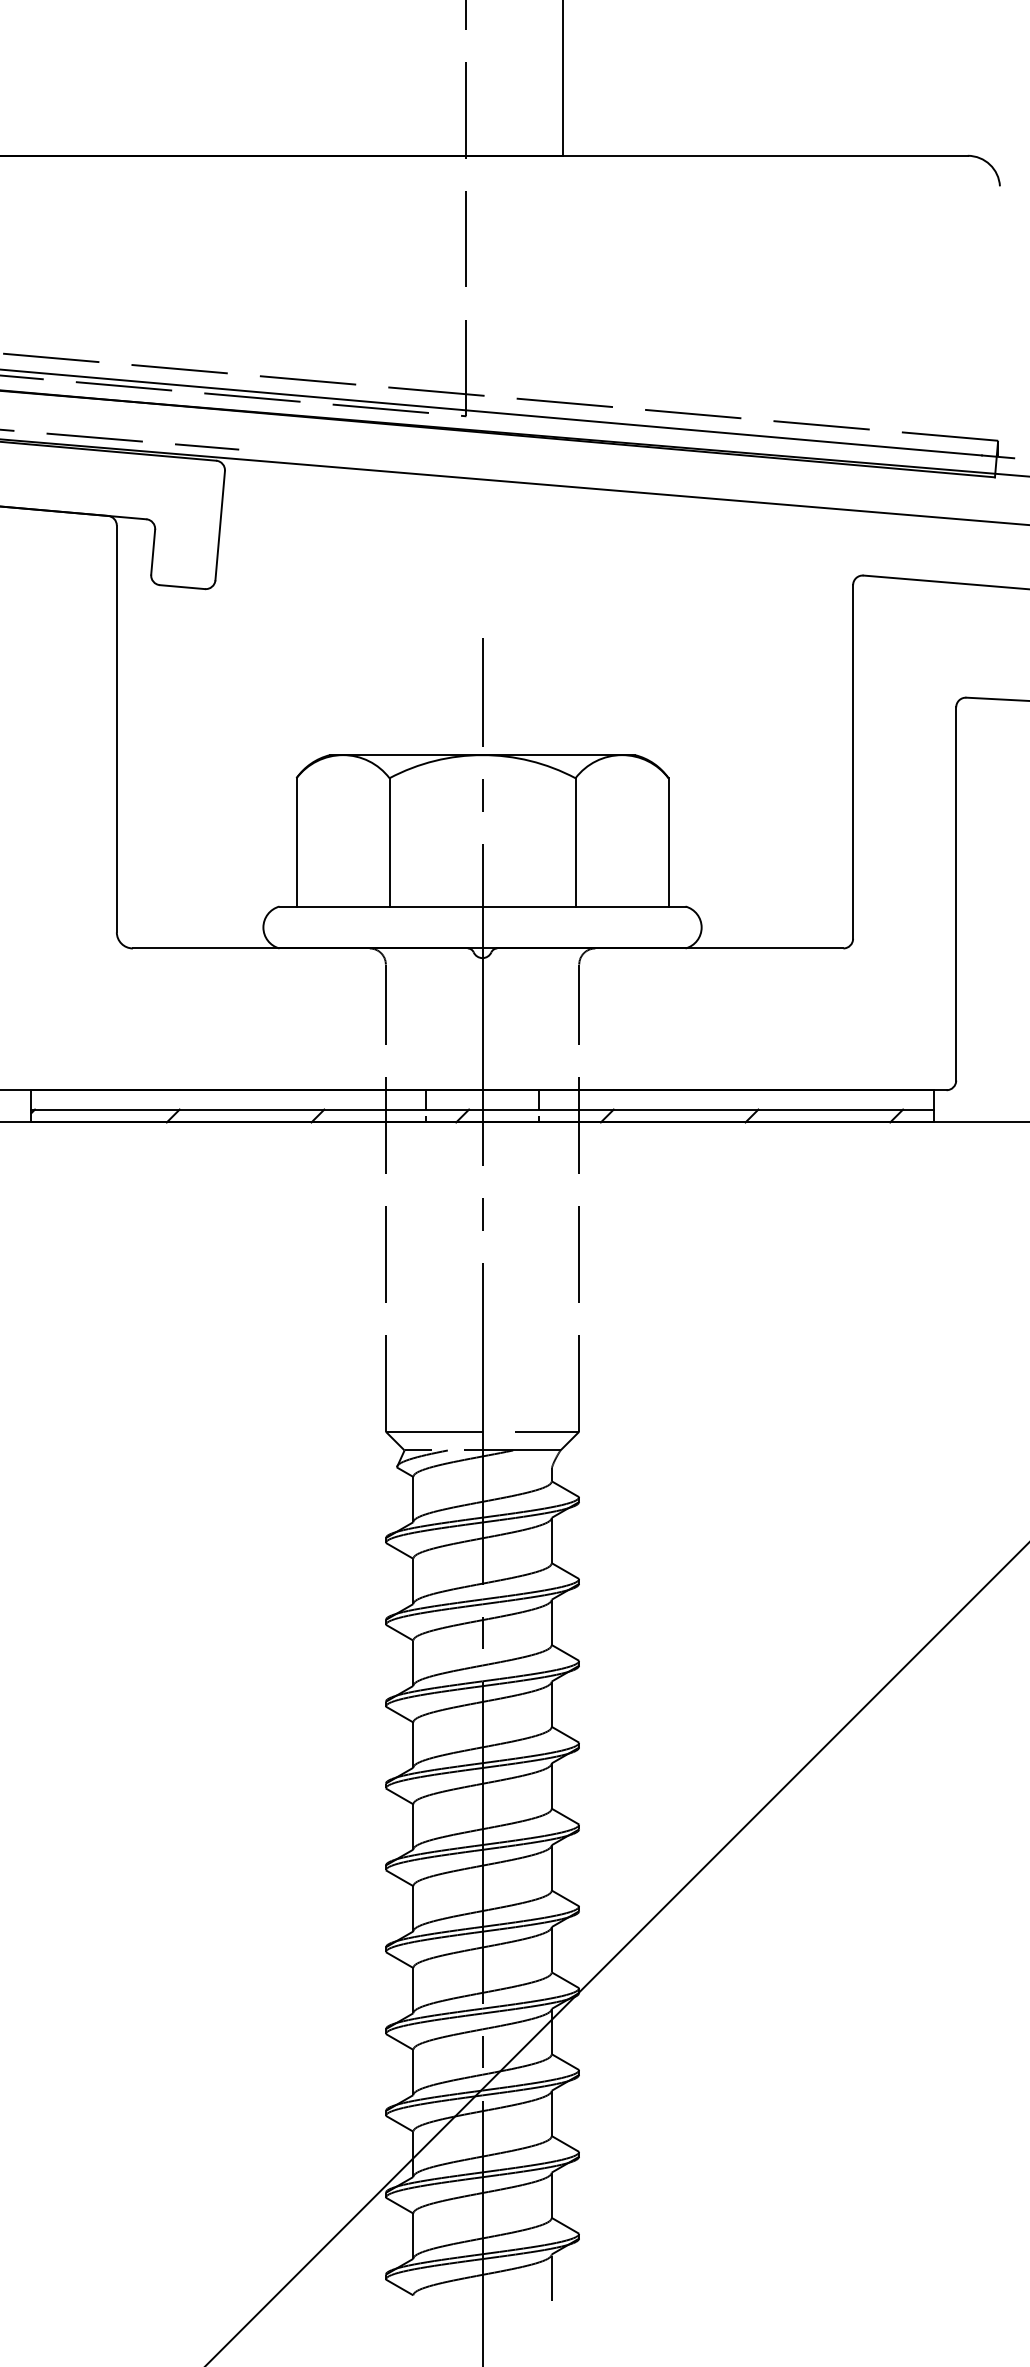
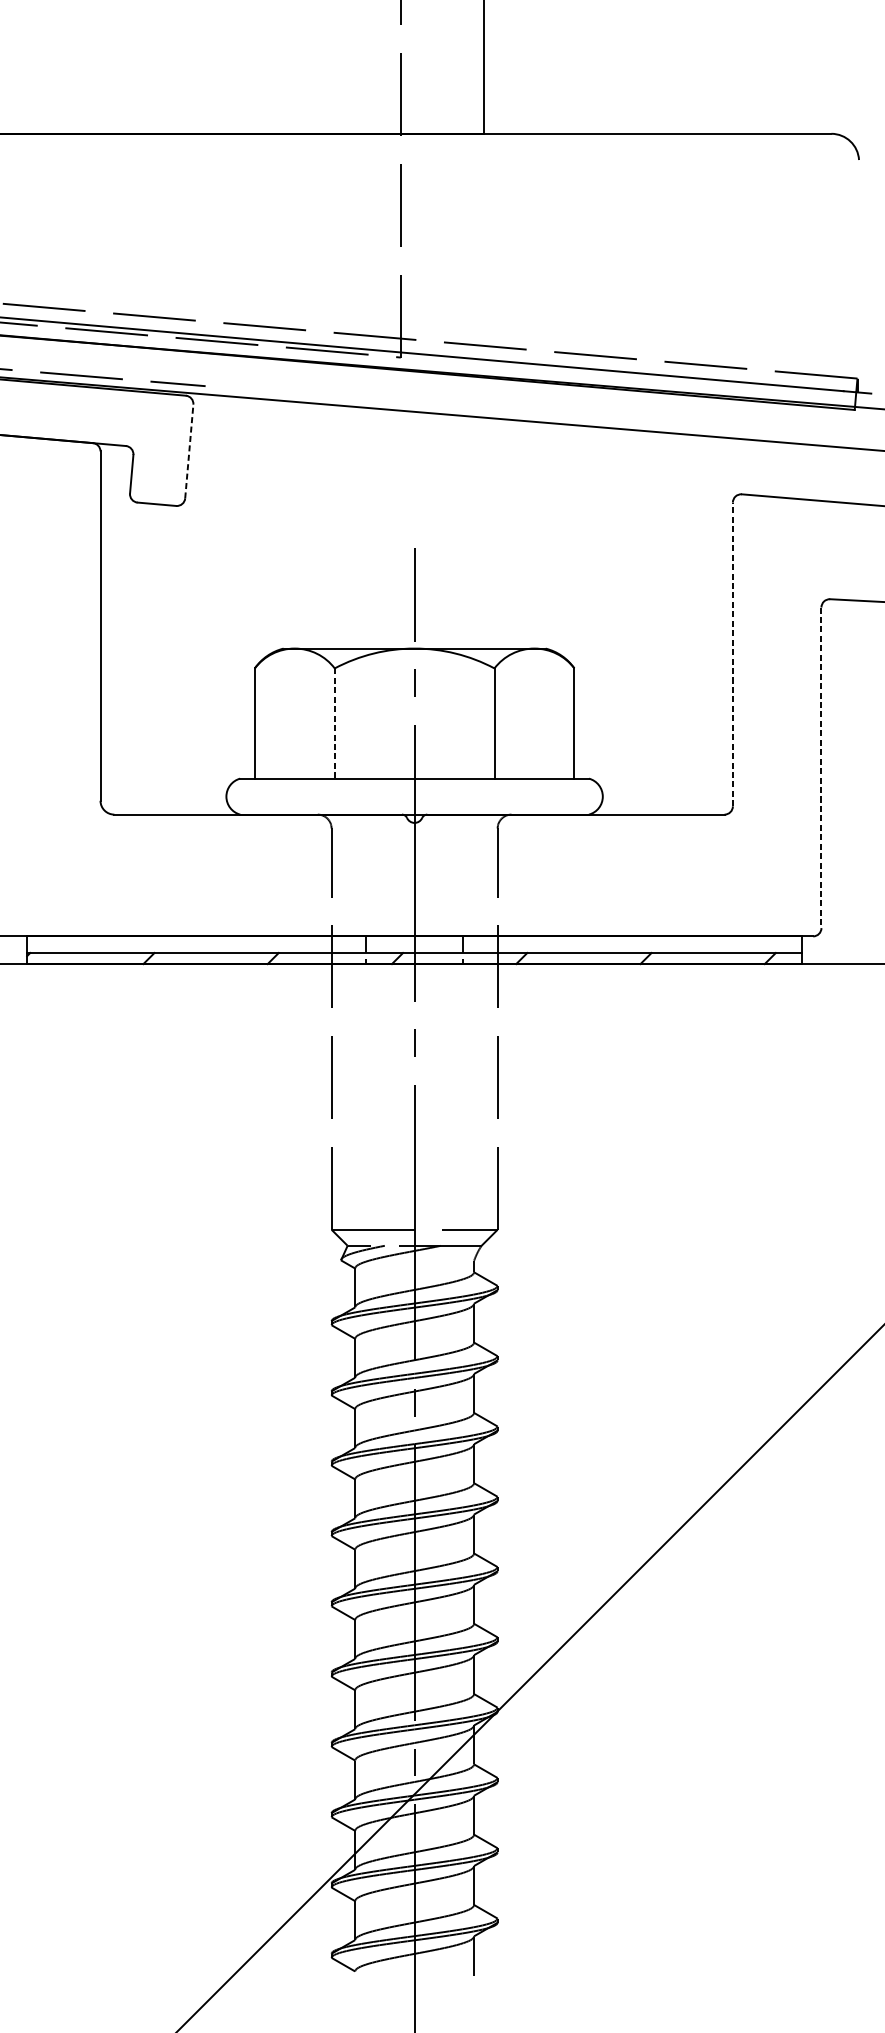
line: (220, 525) -> (189, 451), solid -> dashed
line: (853, 762) -> (733, 654), solid -> dashed
line: (389, 842) -> (334, 723), solid -> dashed
line: (956, 893) -> (821, 767), solid -> dashed

